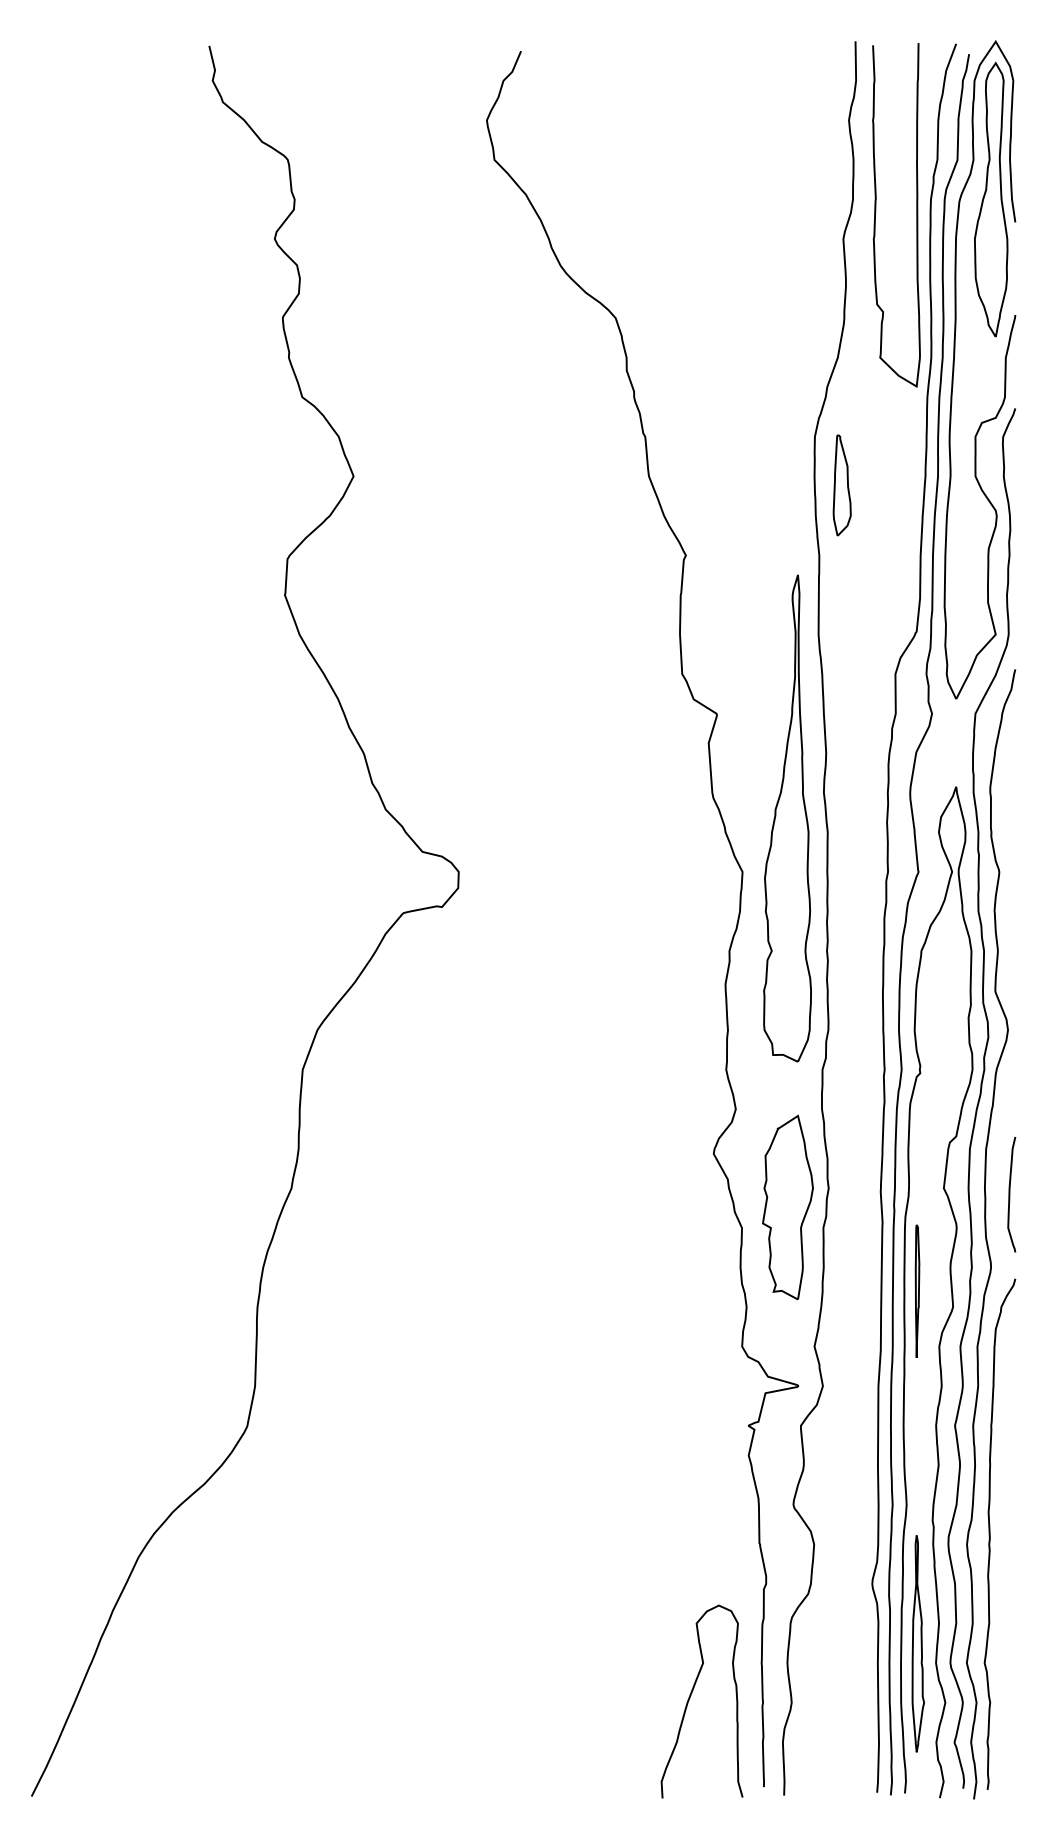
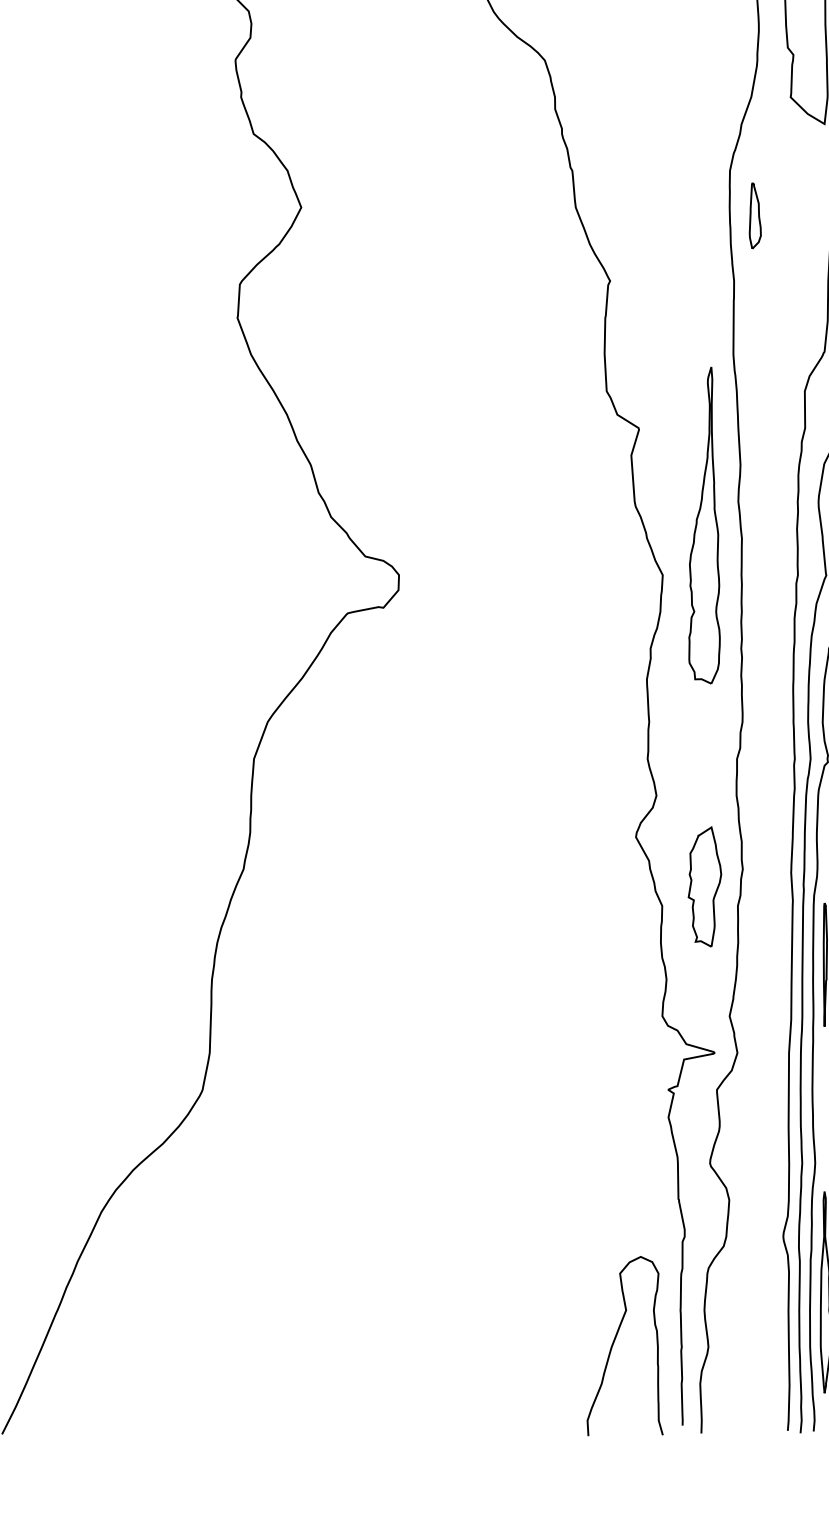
part: (841, 485) -> (754, 216), size x0.7
part: (787, 818) -> (704, 525), size x0.7
part: (787, 1207) -> (704, 886), size x0.7

